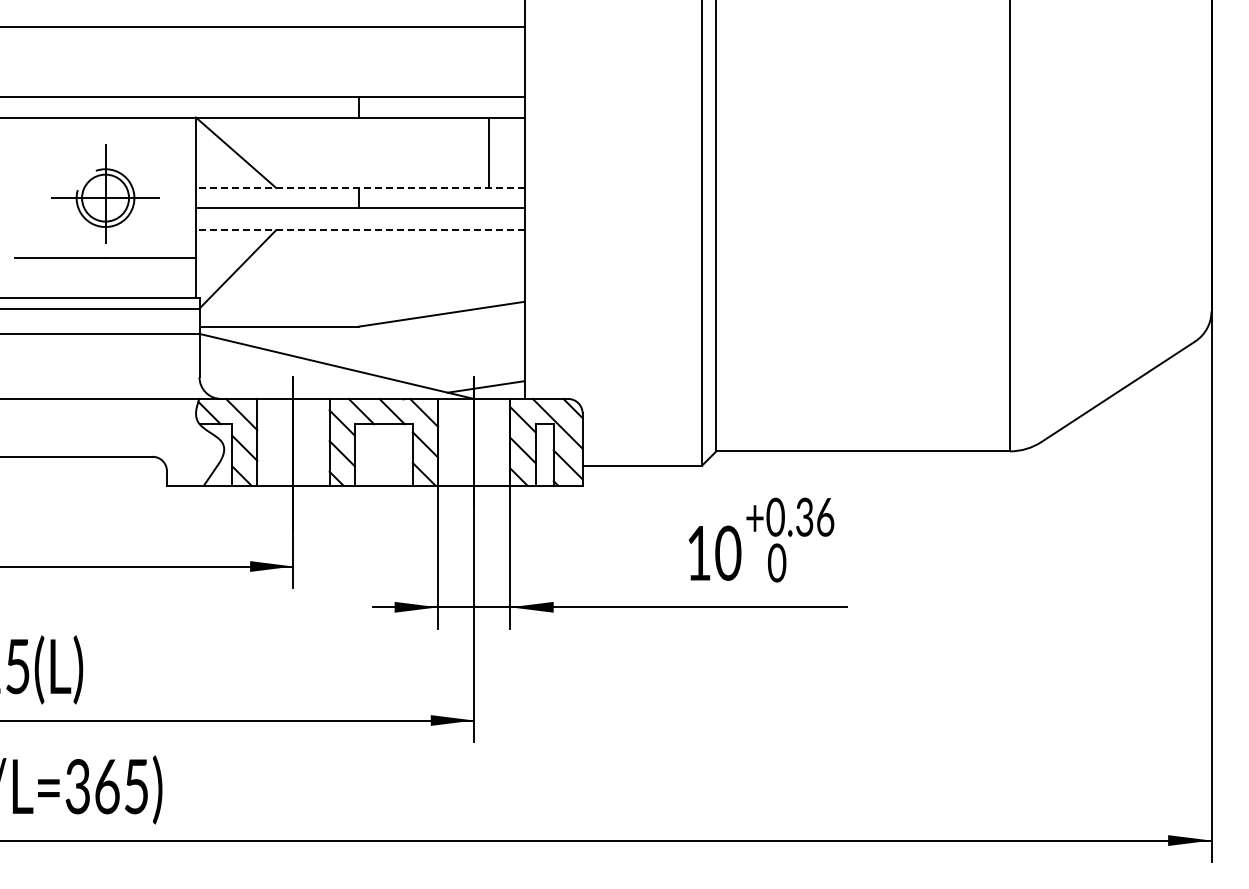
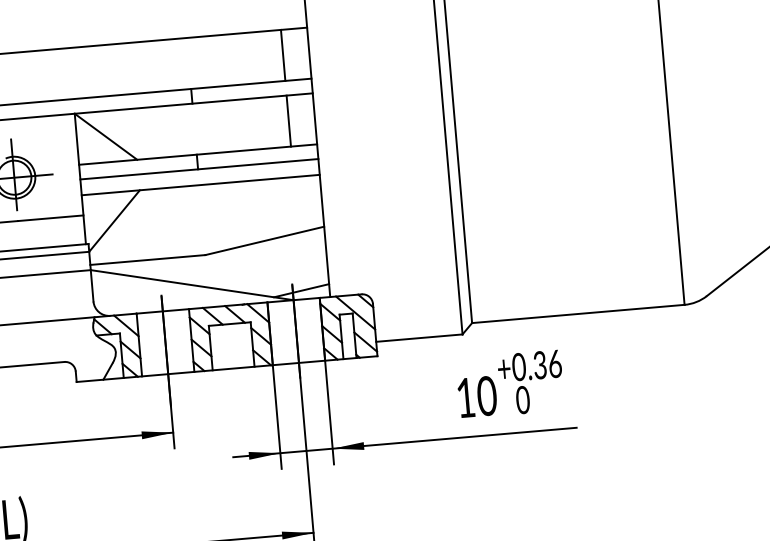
line: (488, 61) -> (283, 55), added
line: (359, 188) -> (197, 154), dashed -> solid
line: (359, 230) -> (200, 185), dashed -> solid

